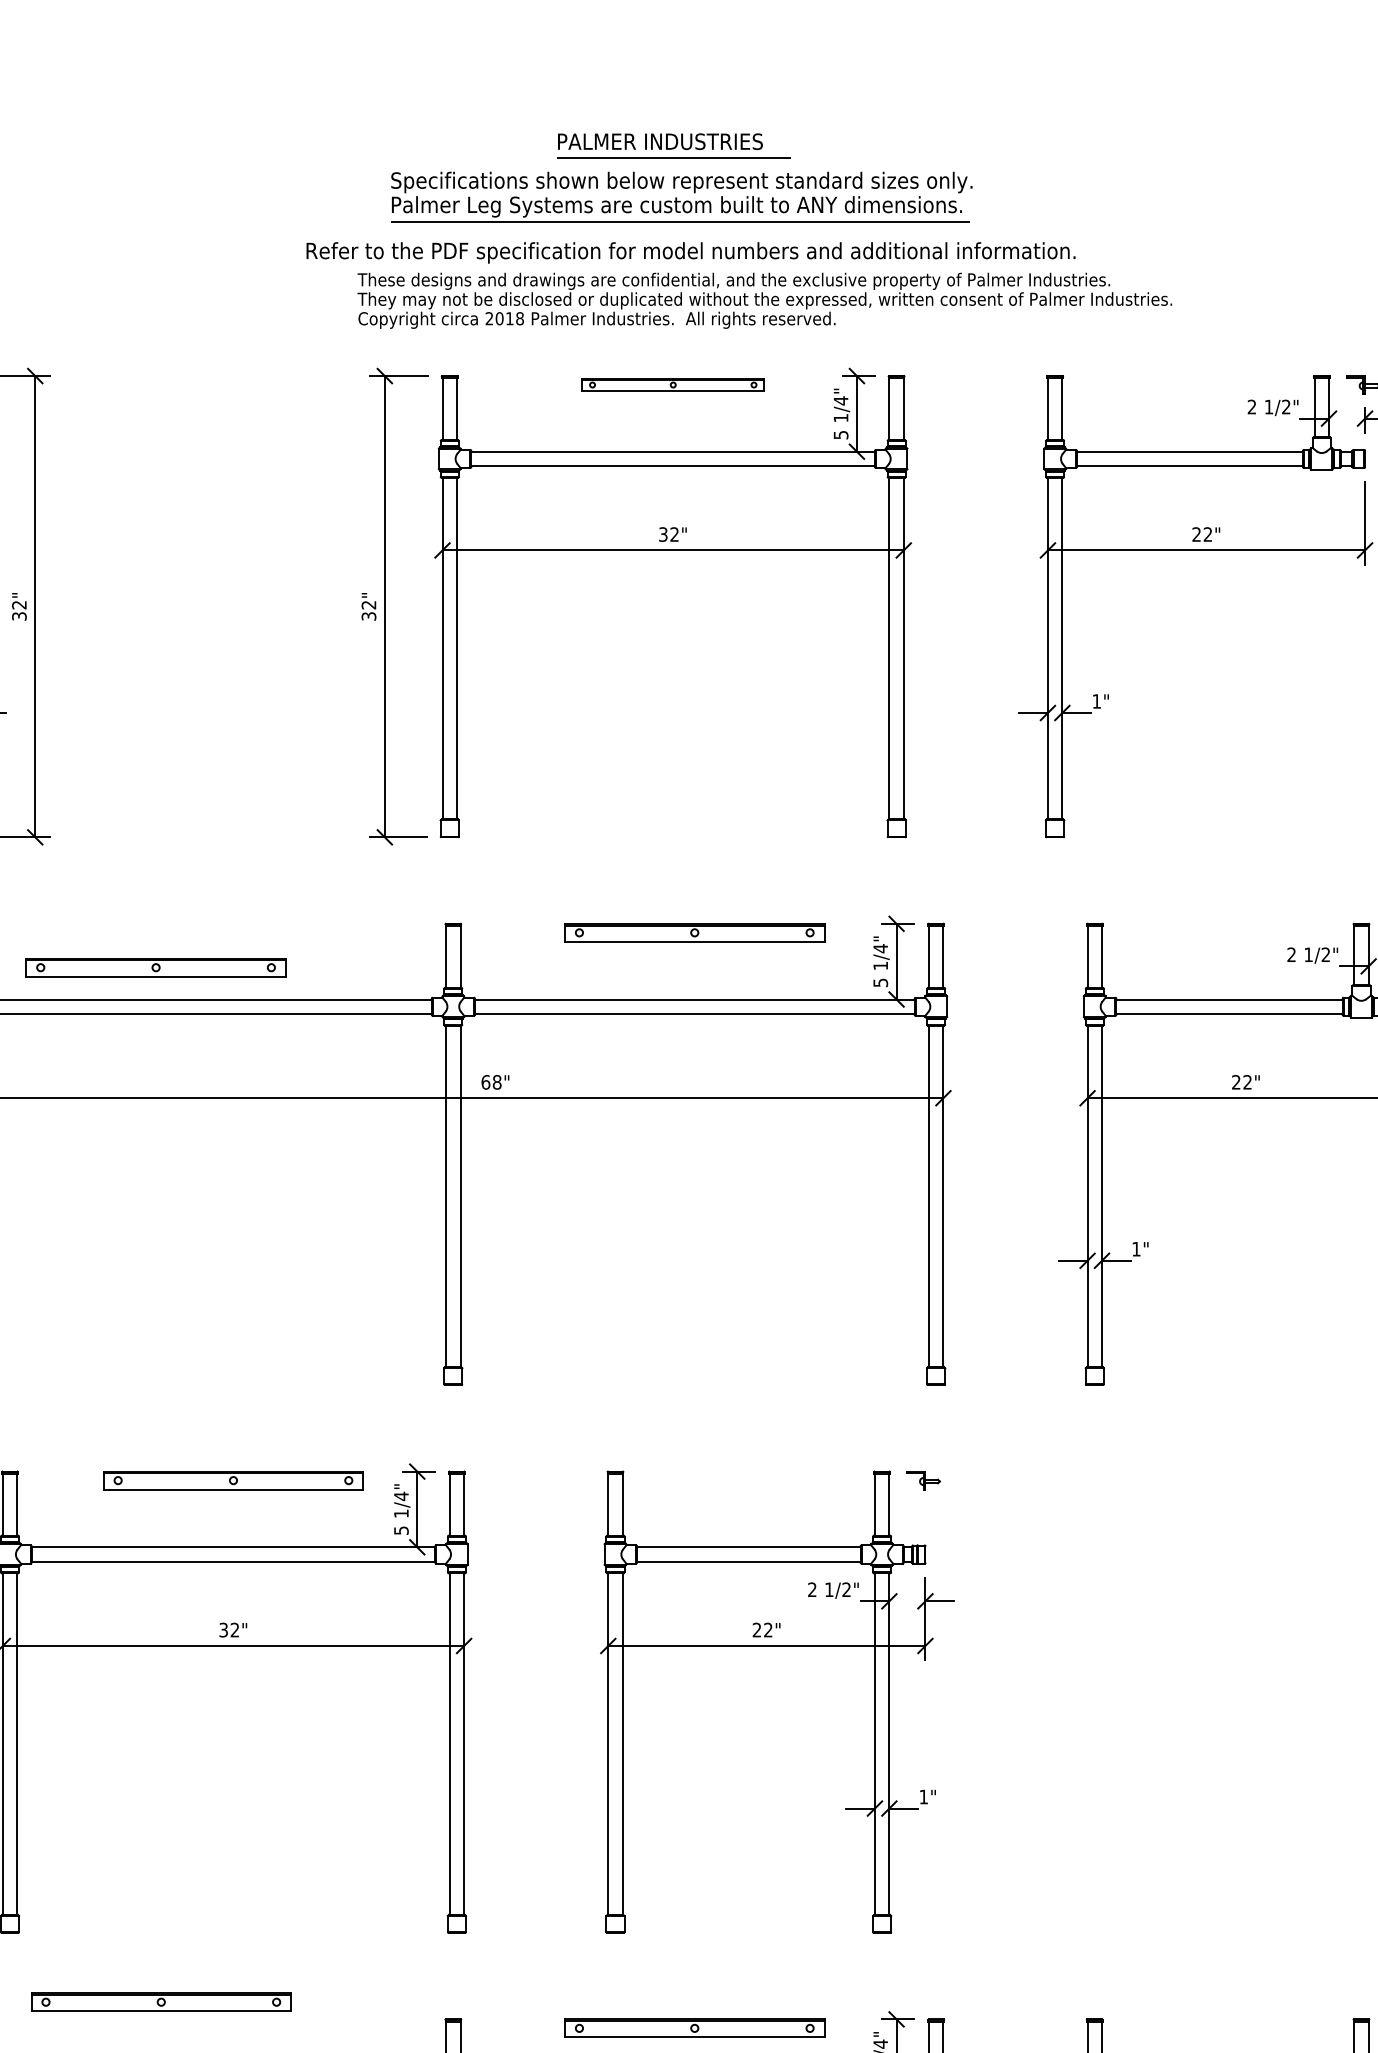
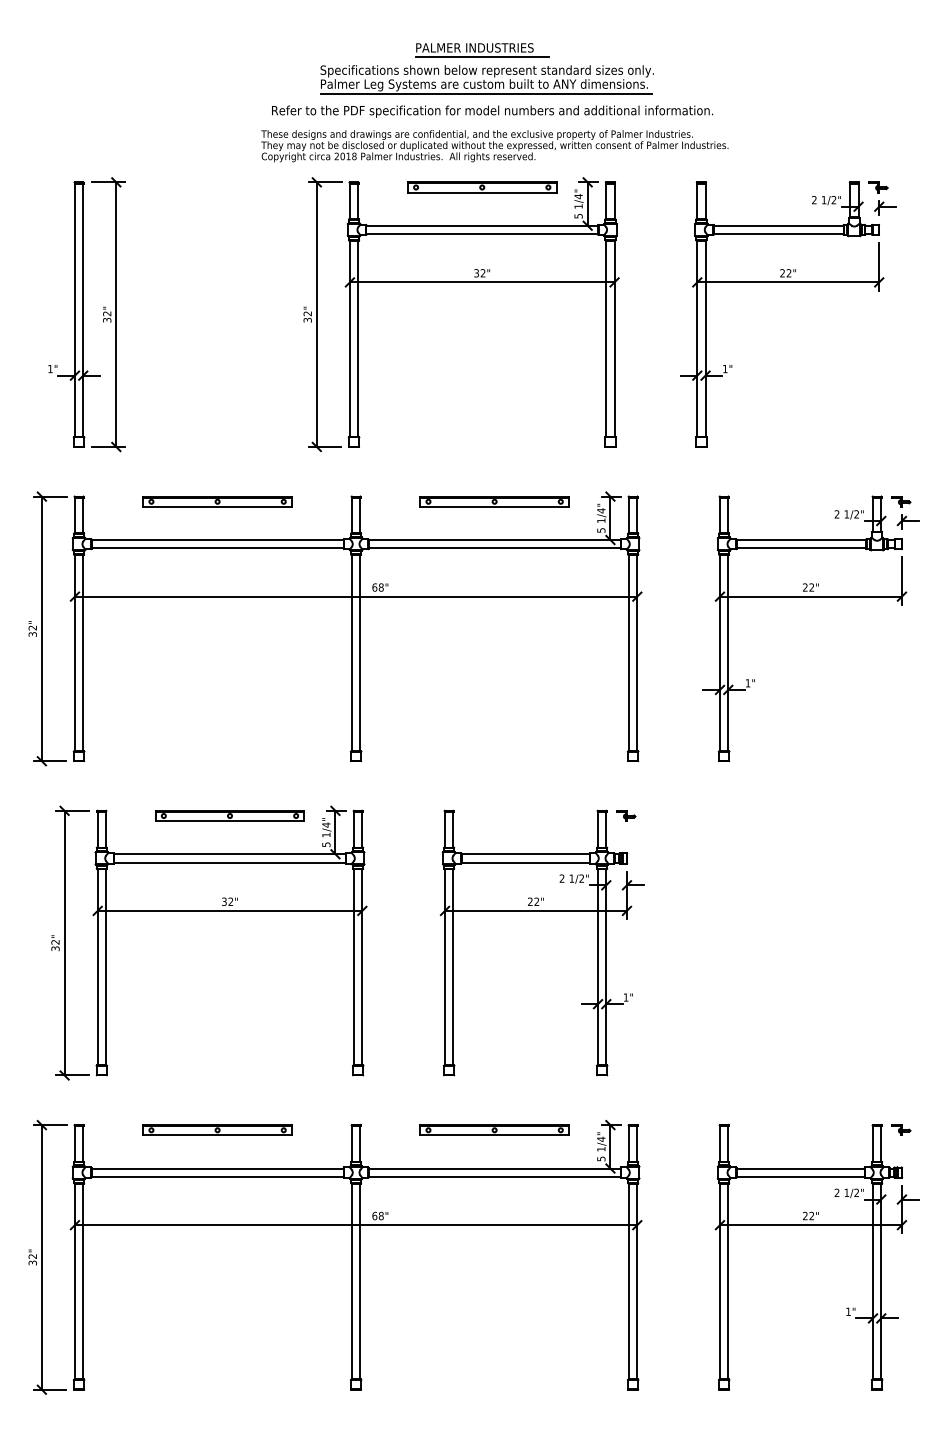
text: (764, 301) -> (494, 146), moved
part: (673, 385) -> (482, 187), size x1.43
part: (155, 967) -> (217, 501), moved
part: (161, 2000) -> (217, 1129), moved

